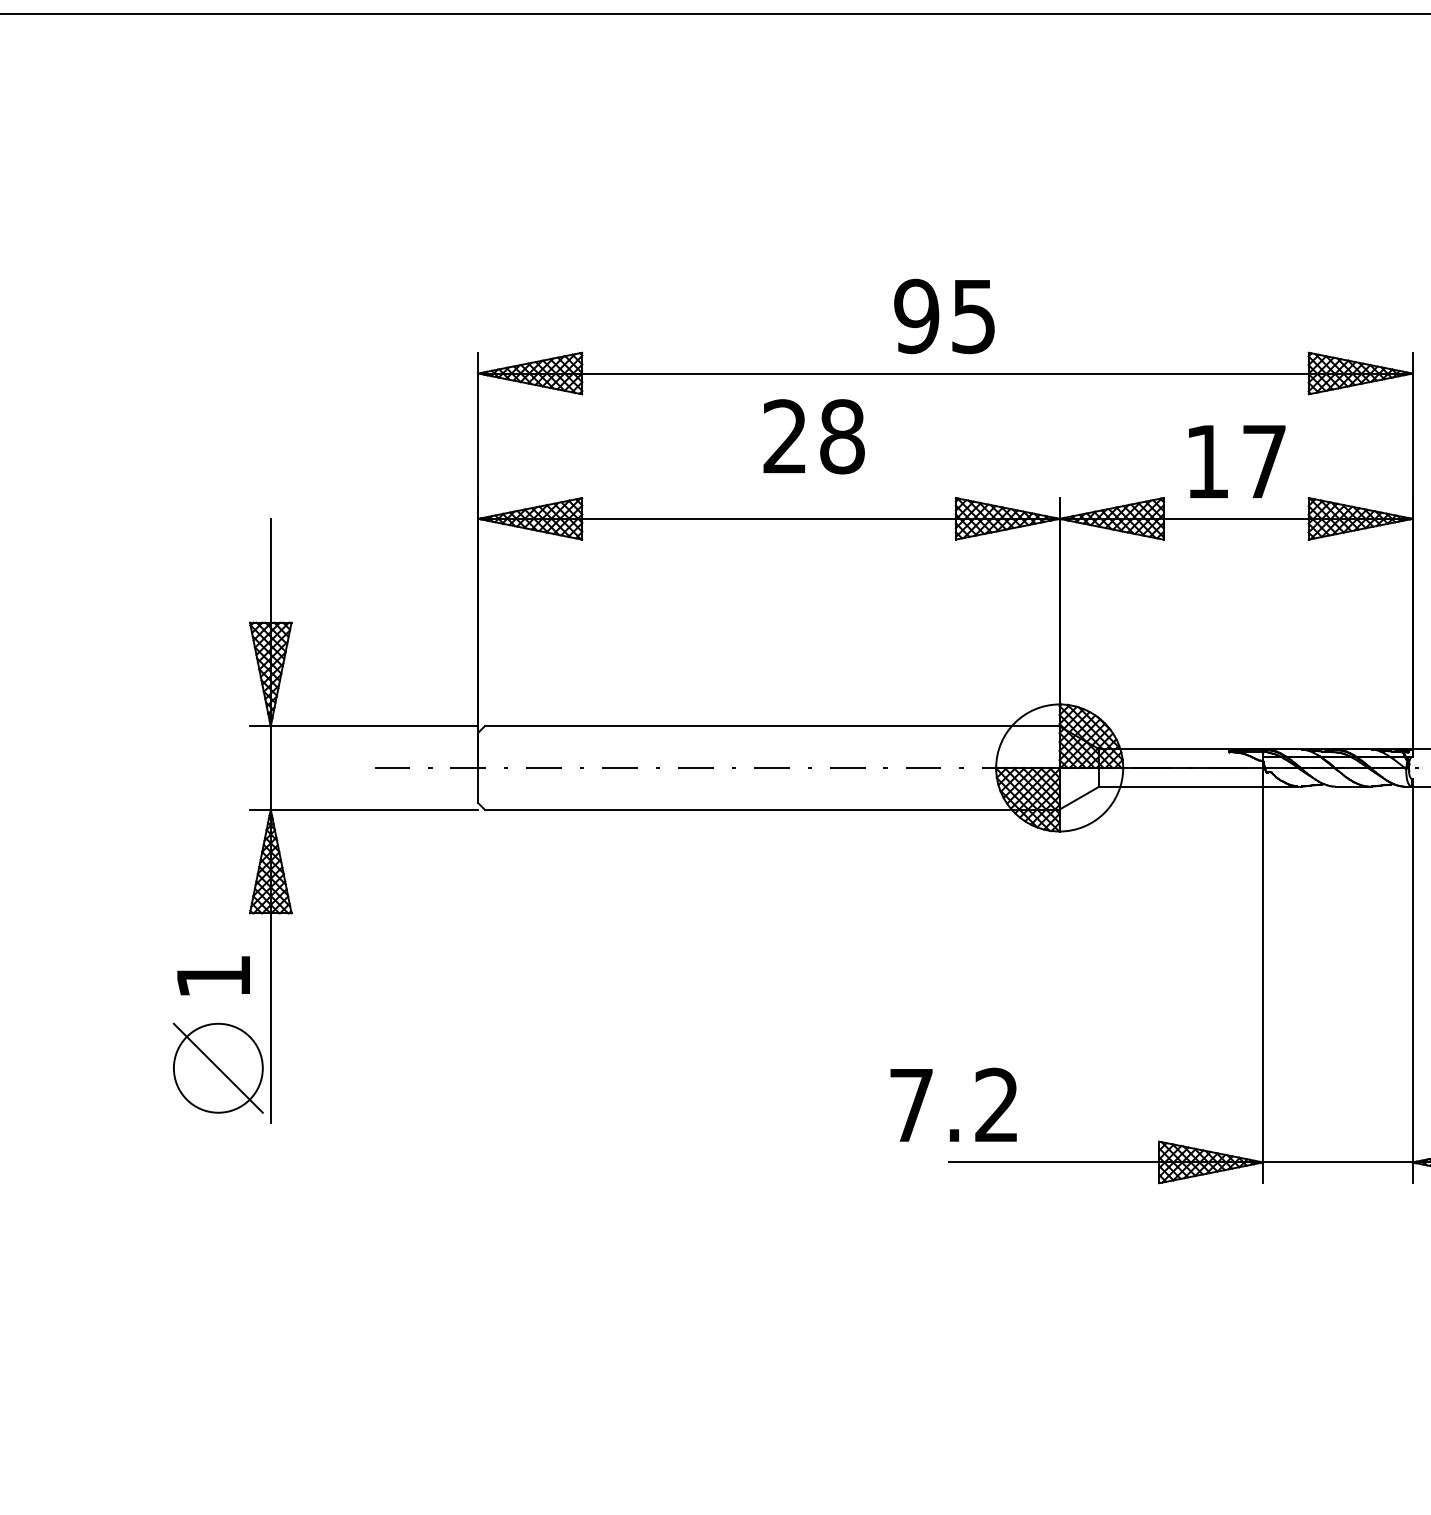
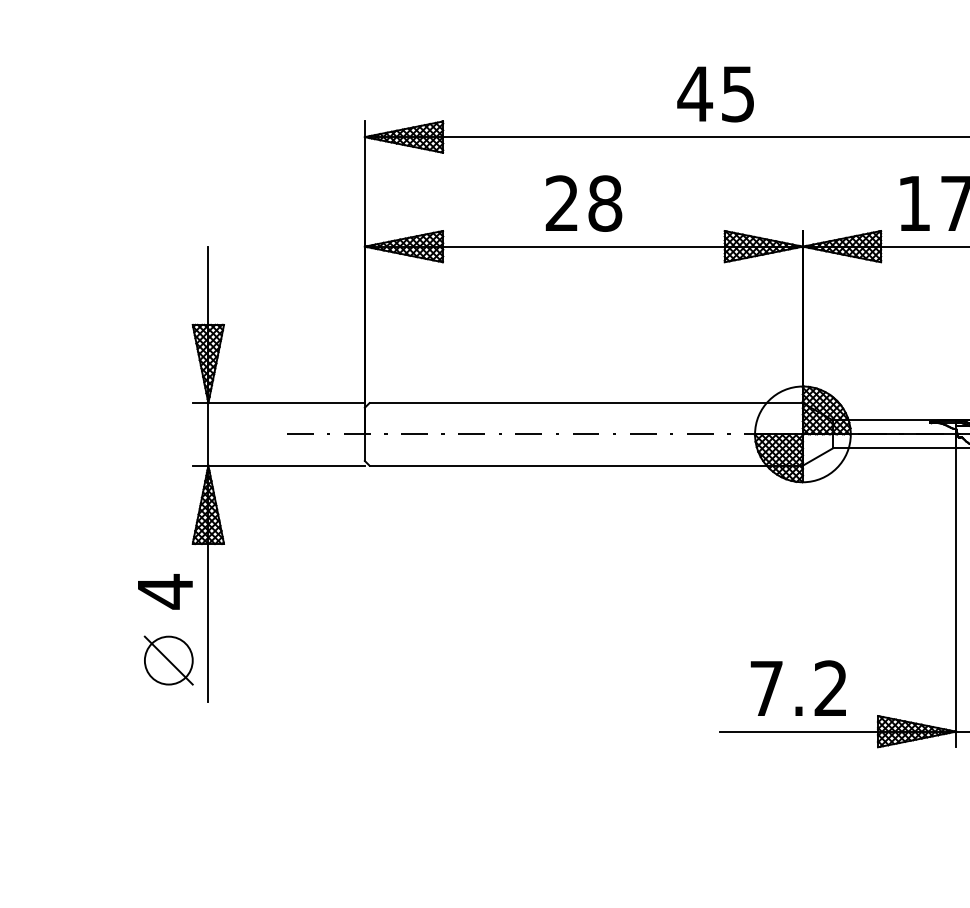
text: (916, 316) -> (695, 94), 95 -> 45
text: (813, 436) -> (583, 203), moved
text: (213, 976) -> (165, 591), 1 -> 4
part: (217, 1067) -> (168, 660), size x0.71
text: (953, 1104) -> (798, 687), moved

